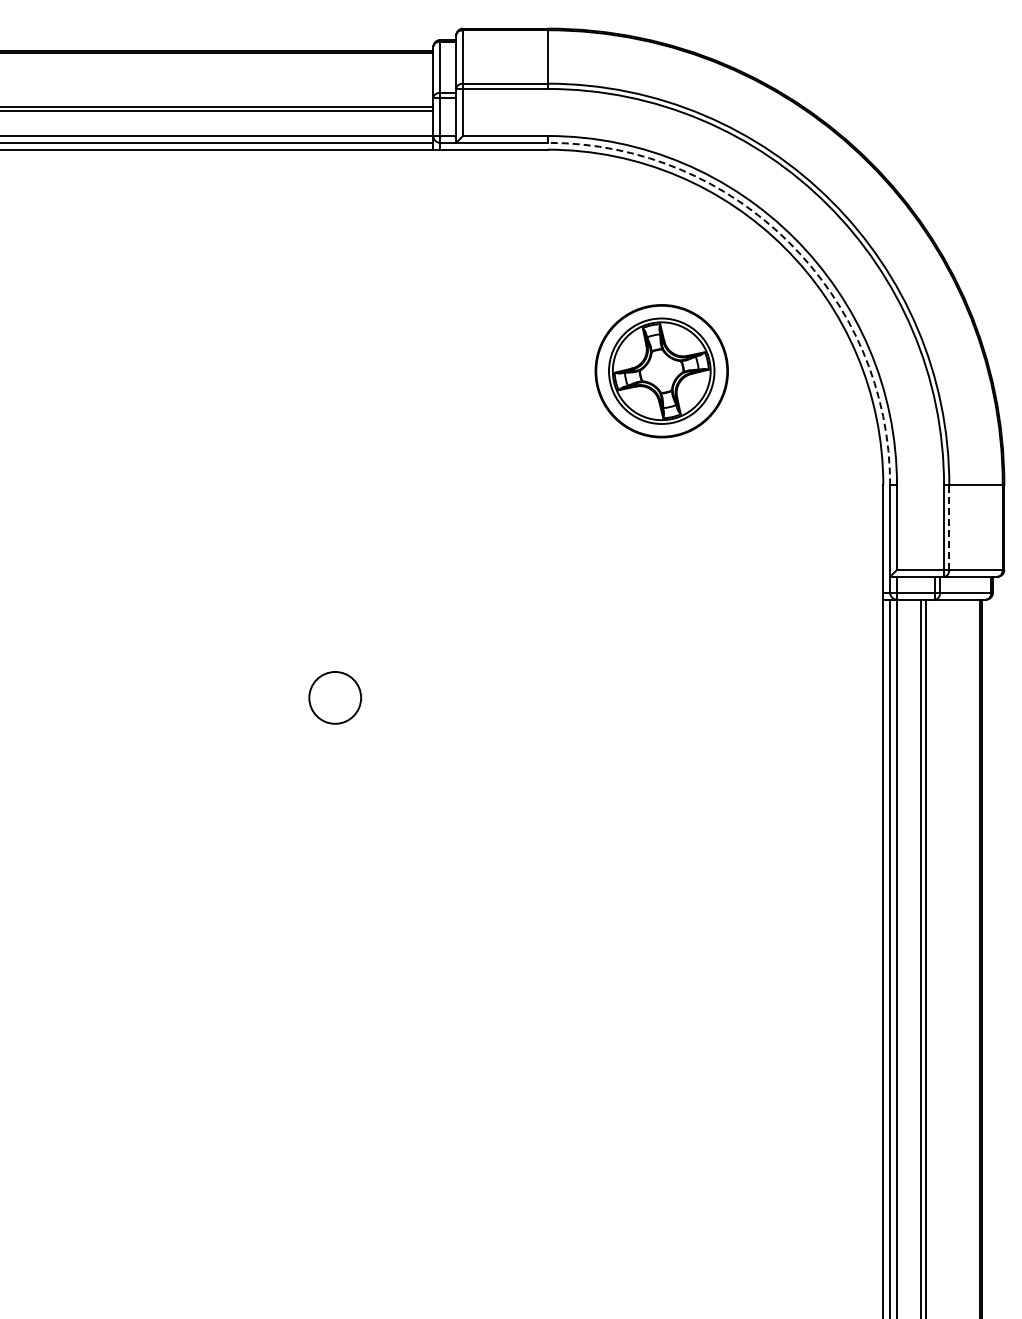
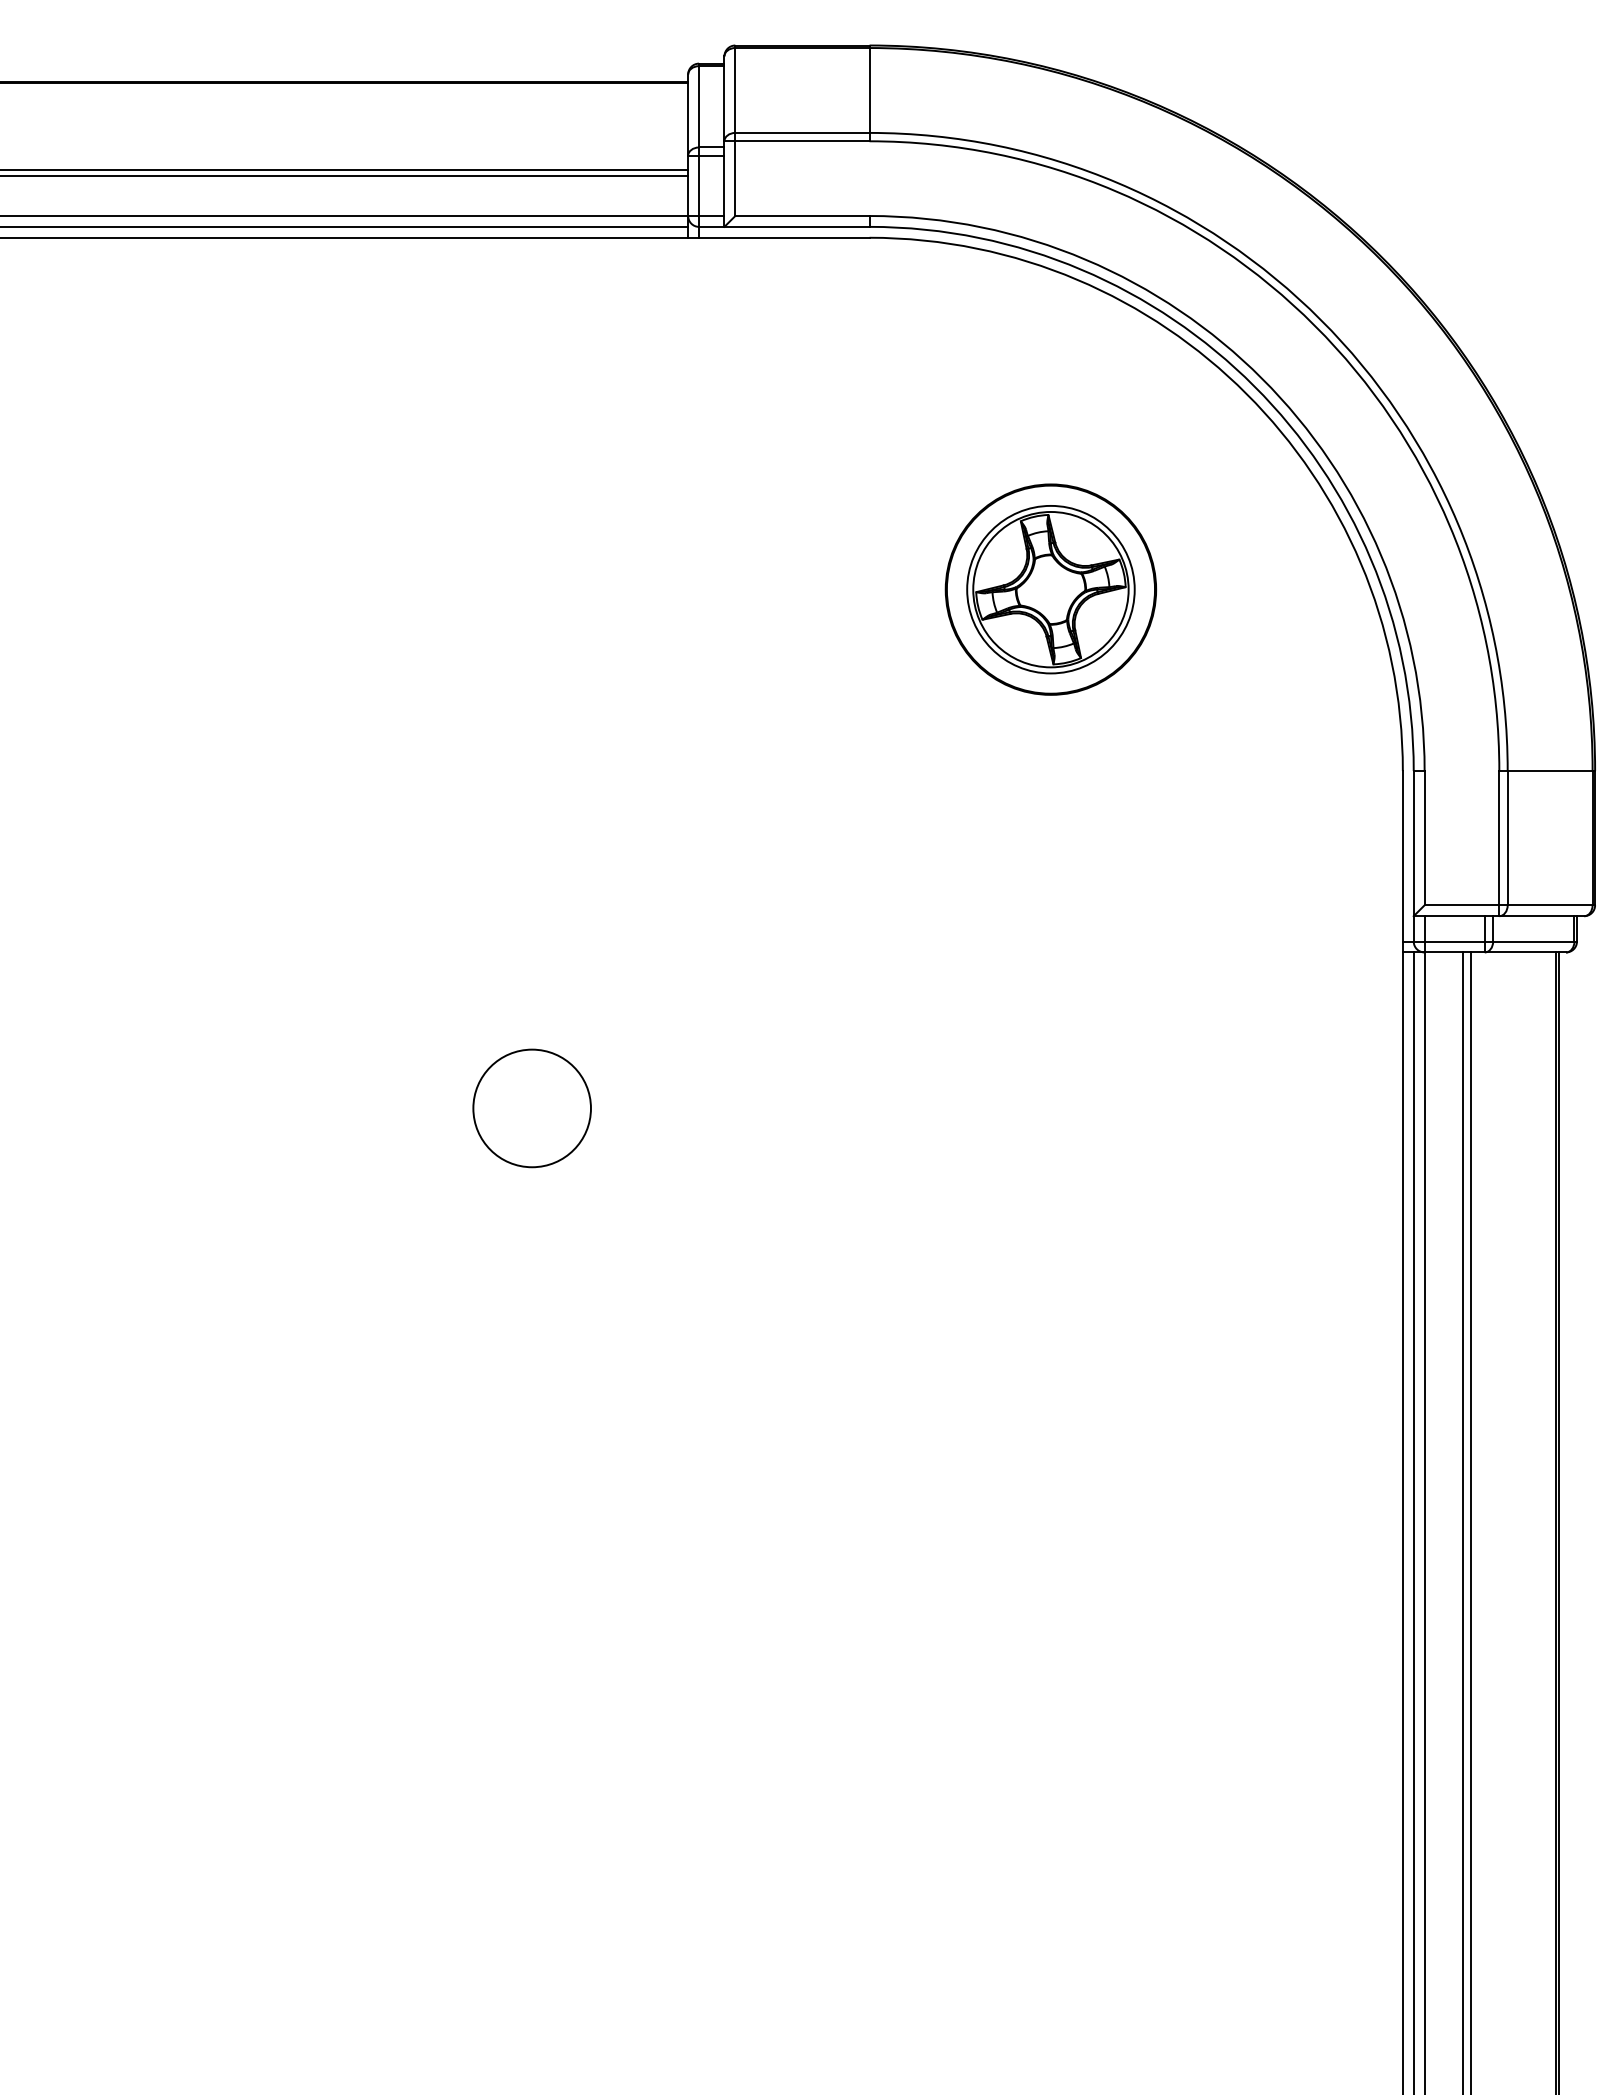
arc: (789, 243) -> (1253, 386), dashed -> solid
line: (949, 527) -> (1507, 837), dashed -> solid
circle: (335, 697) -> (532, 1107), size x1.43

